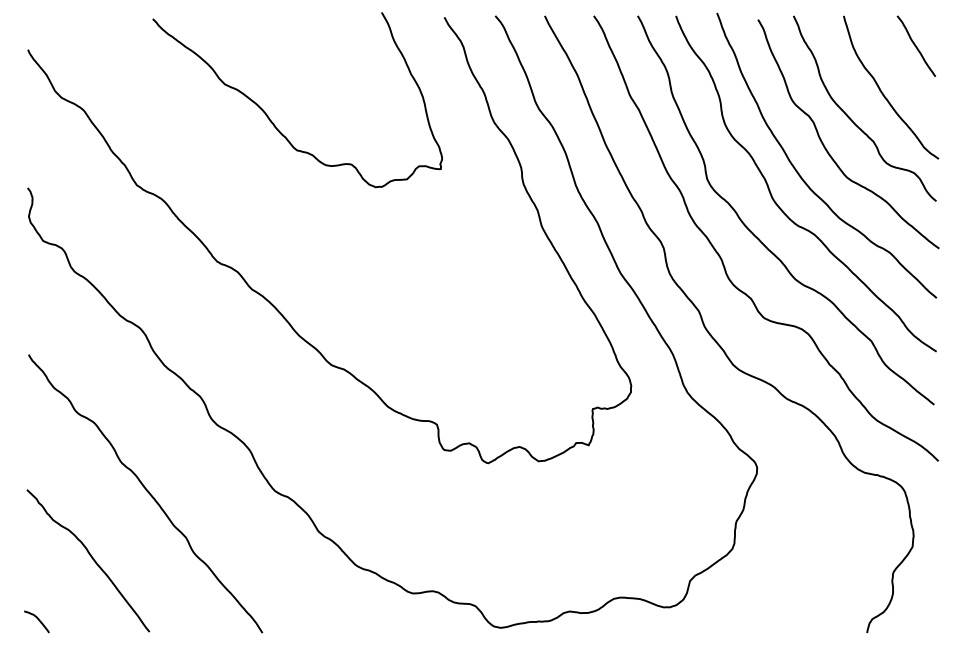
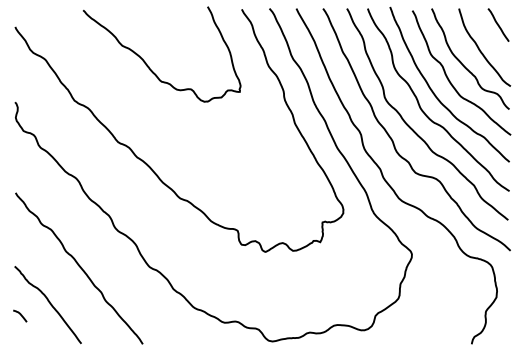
curve: (37, 620) -> (20, 315), moved

